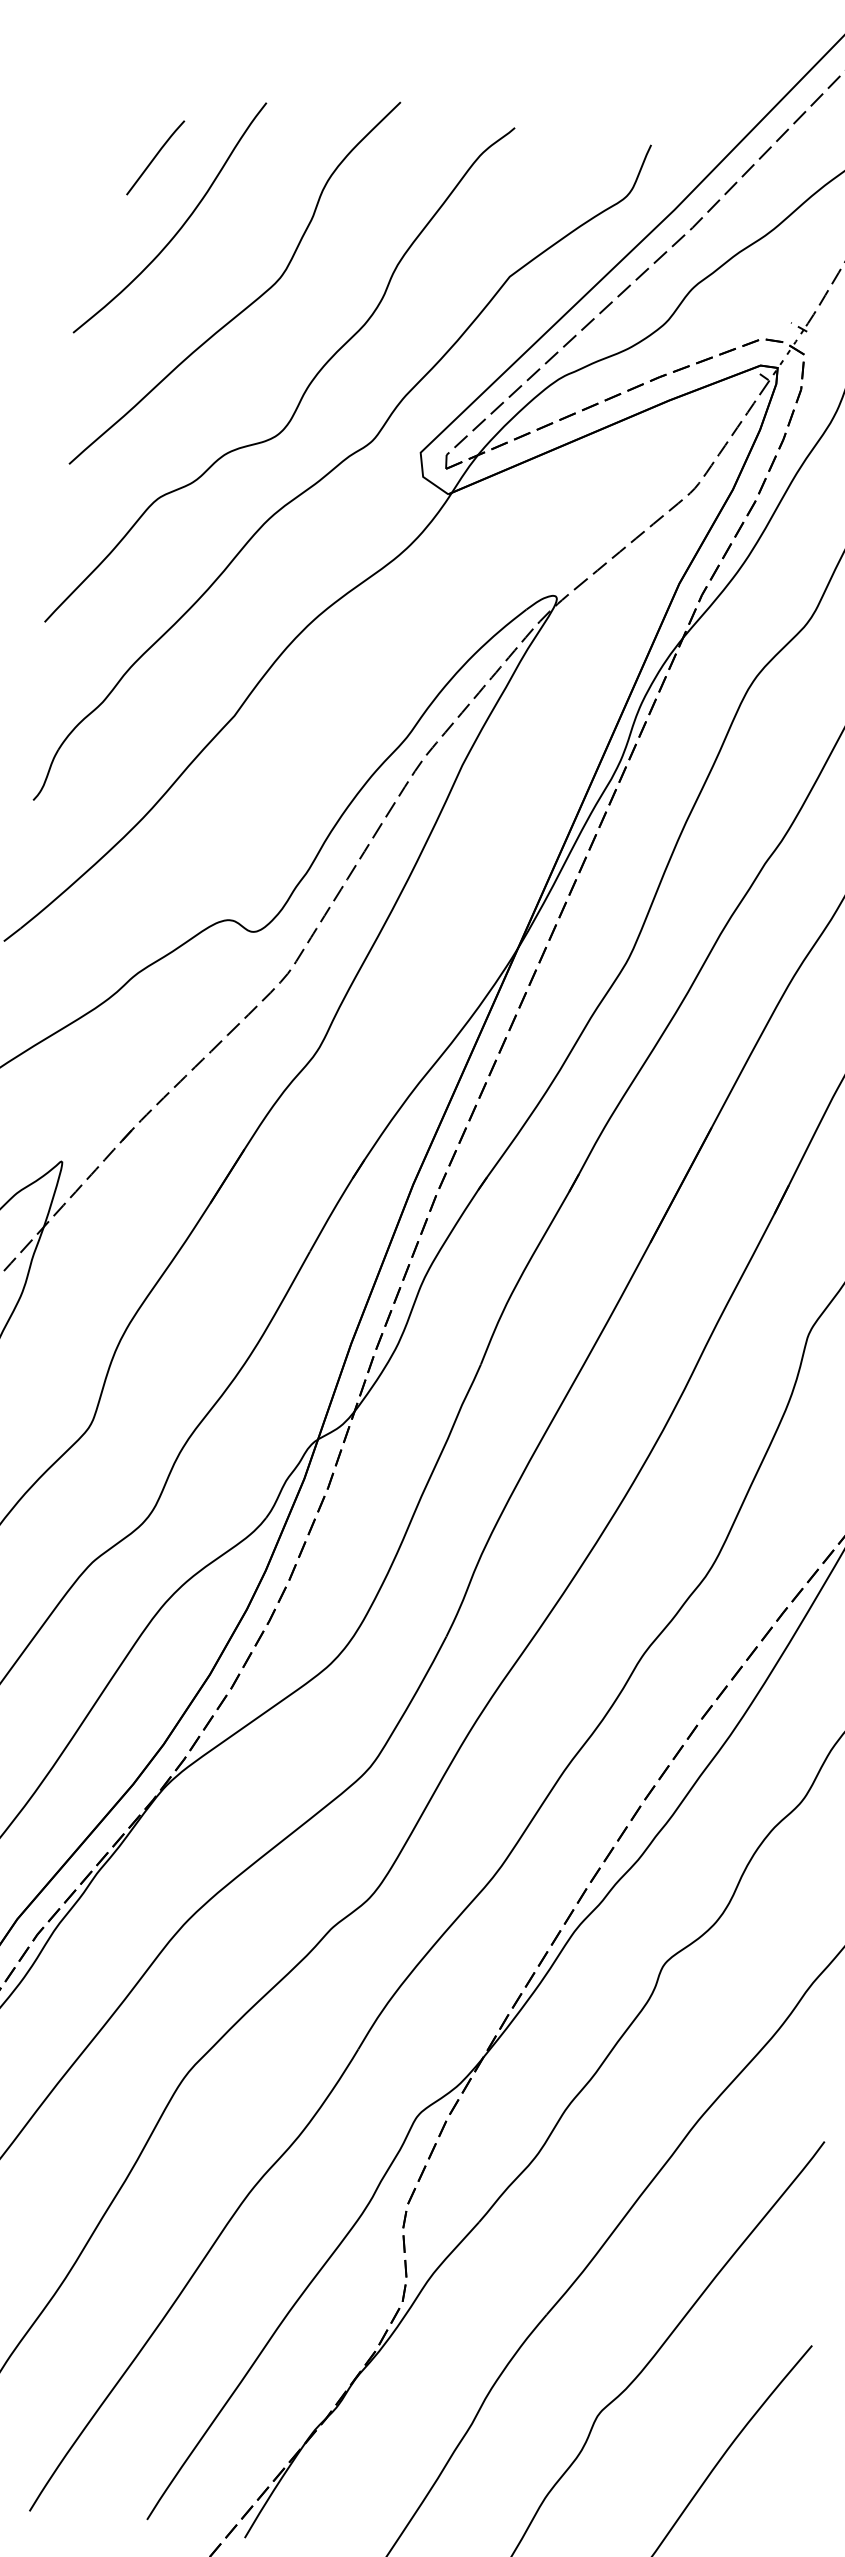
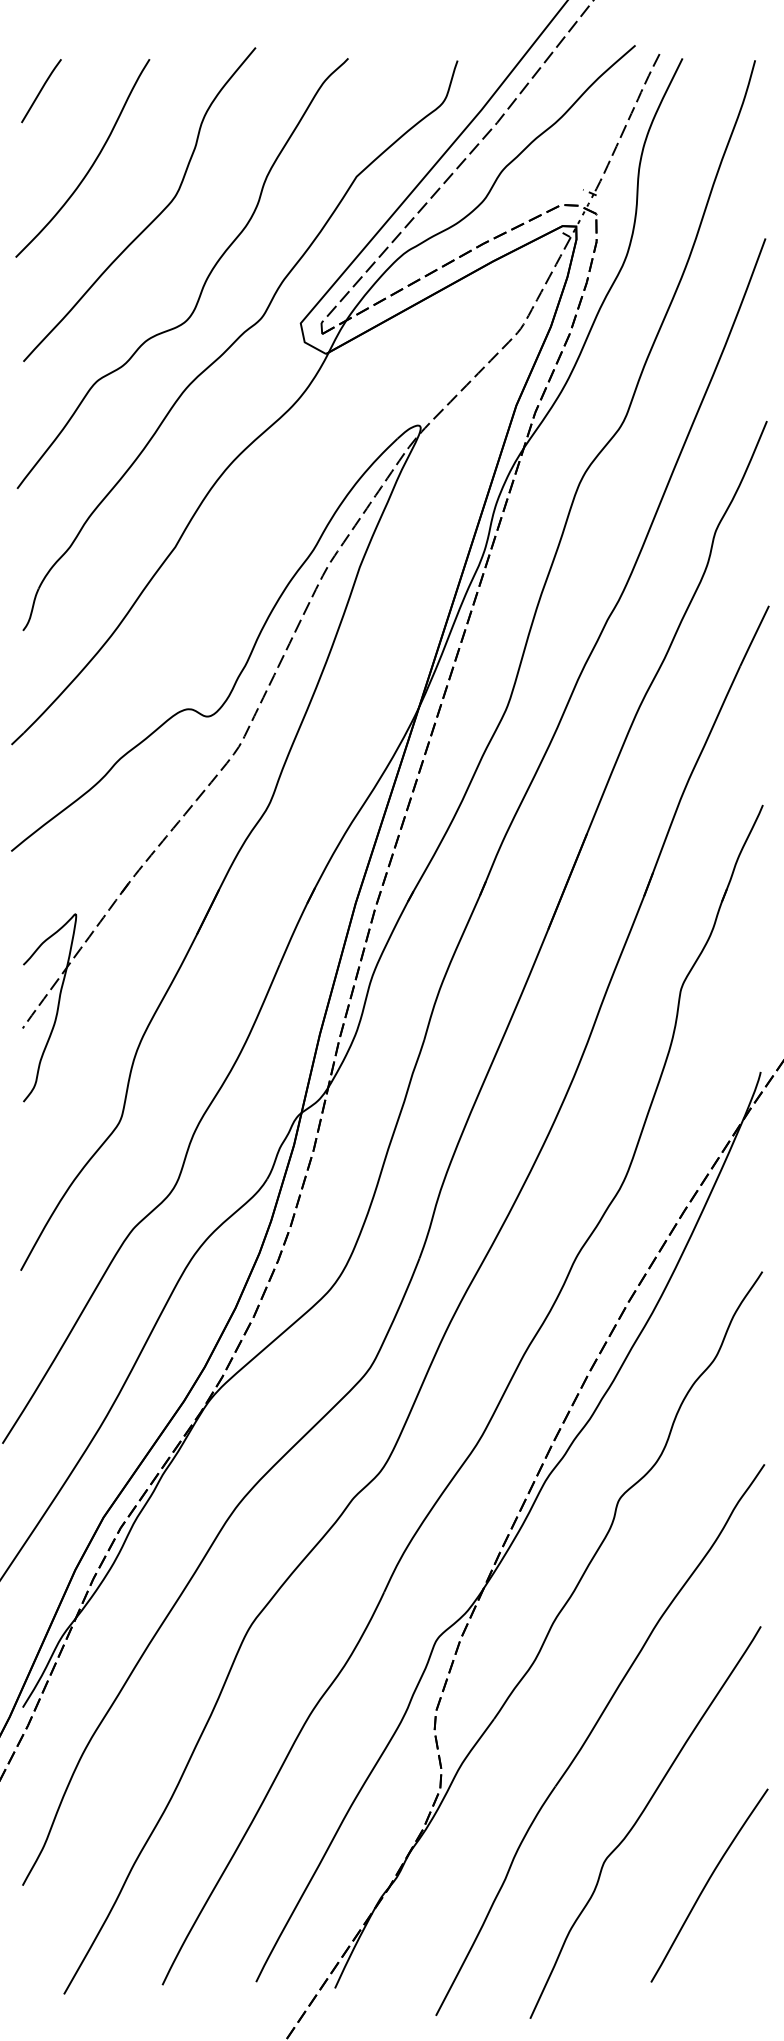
curve: (155, 158) -> (41, 91), moved

